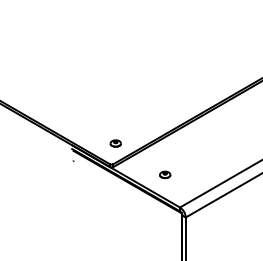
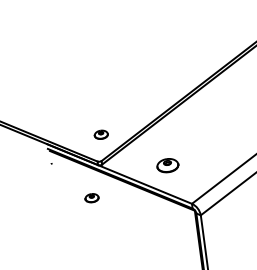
part: (165, 174) -> (168, 165), size x1.6
part: (101, 192) -> (91, 198), added

